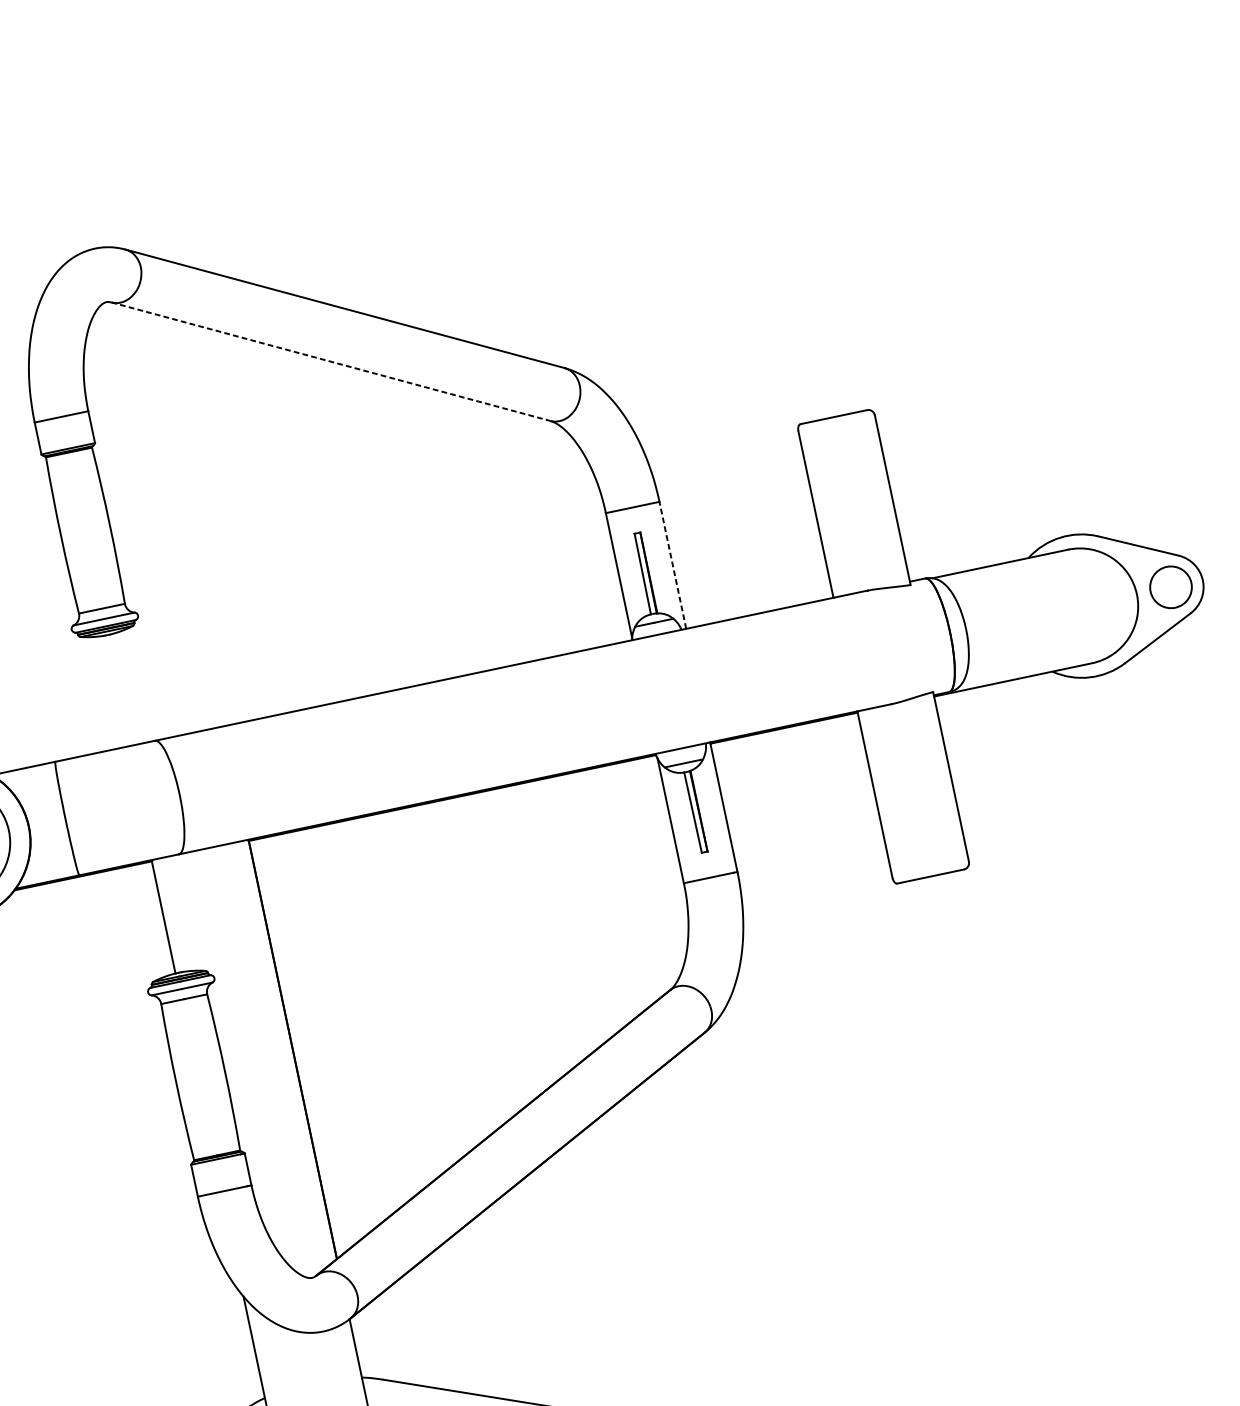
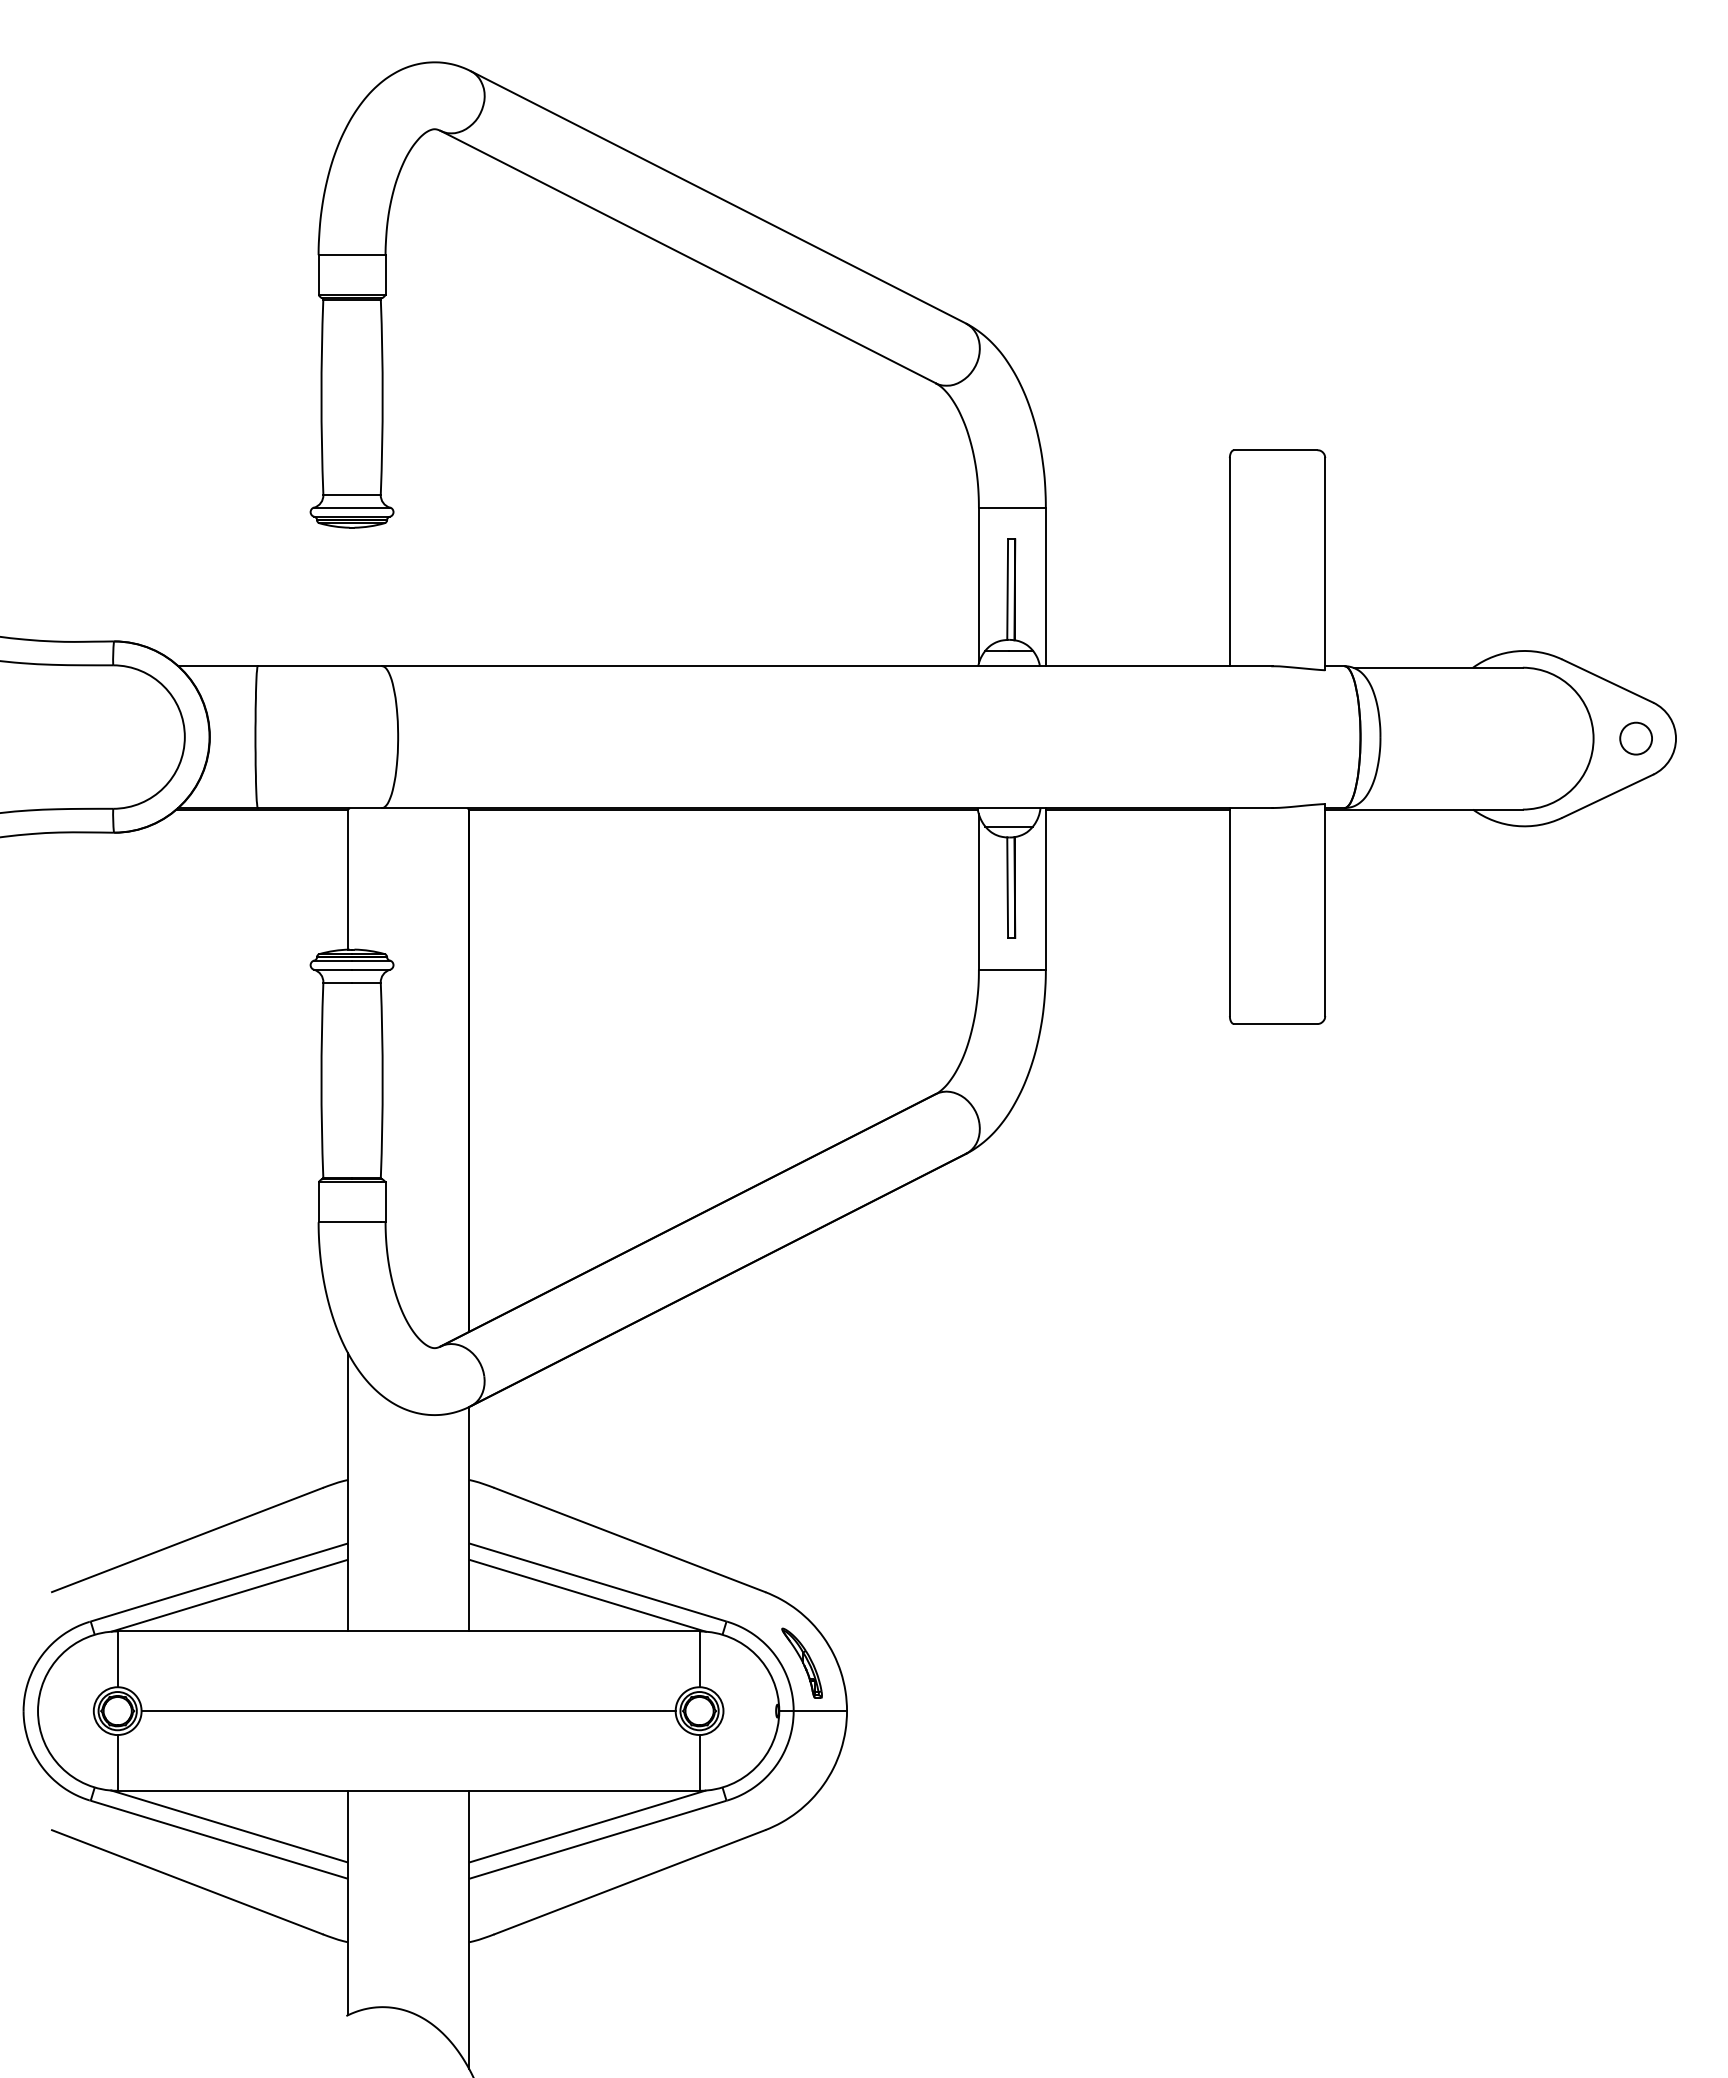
line: (331, 362) -> (688, 257), dashed -> solid
line: (672, 565) -> (1045, 586), dashed -> solid
circle: (1171, 587) -> (1636, 738), size x0.62

